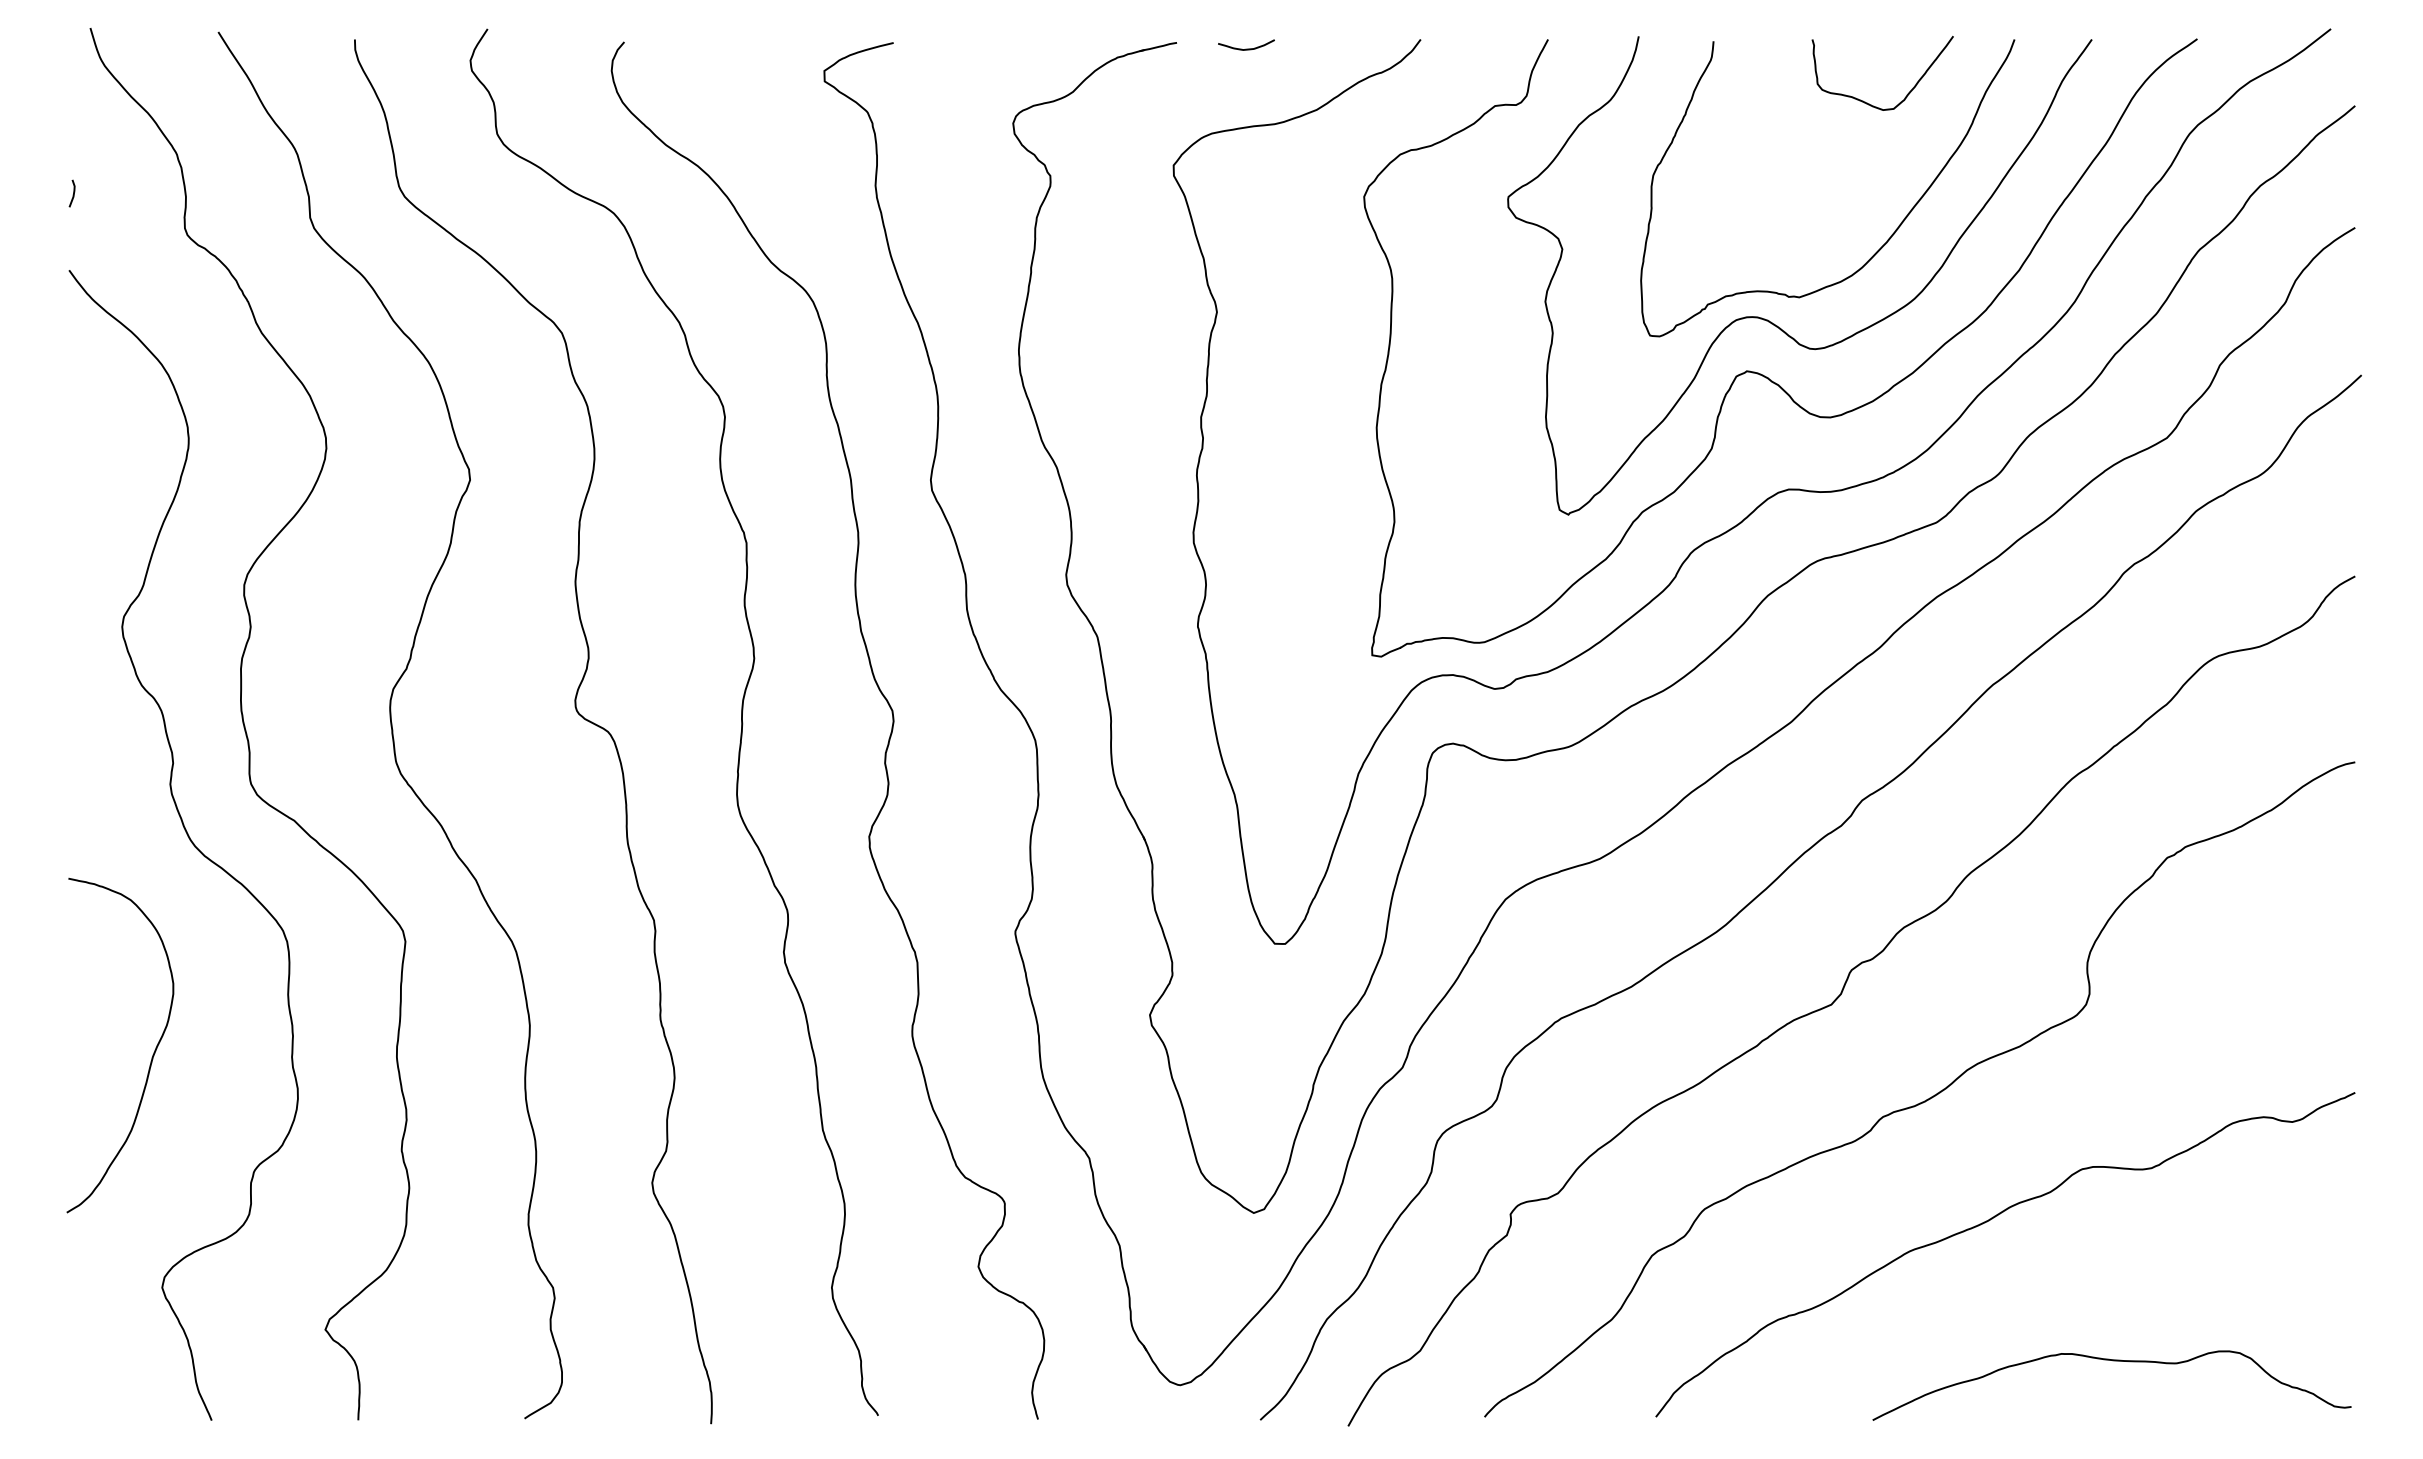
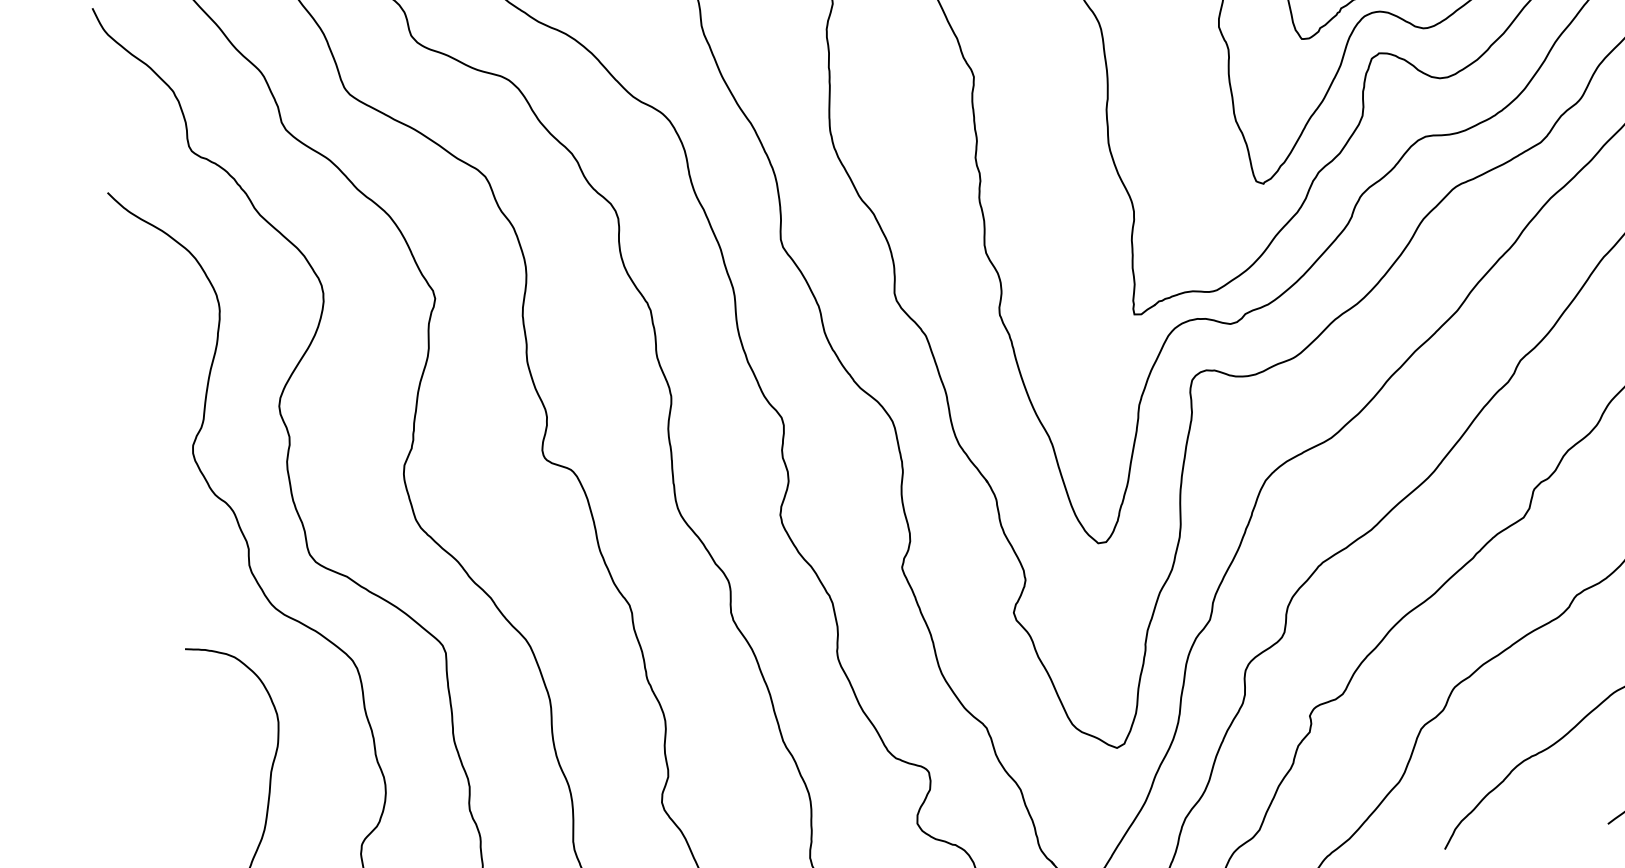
line: (72, 194) -> (100, 135), removed

